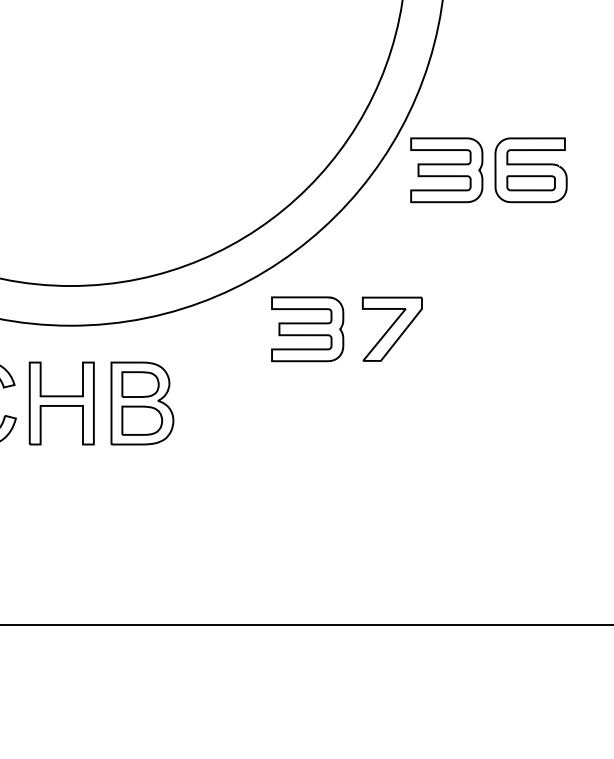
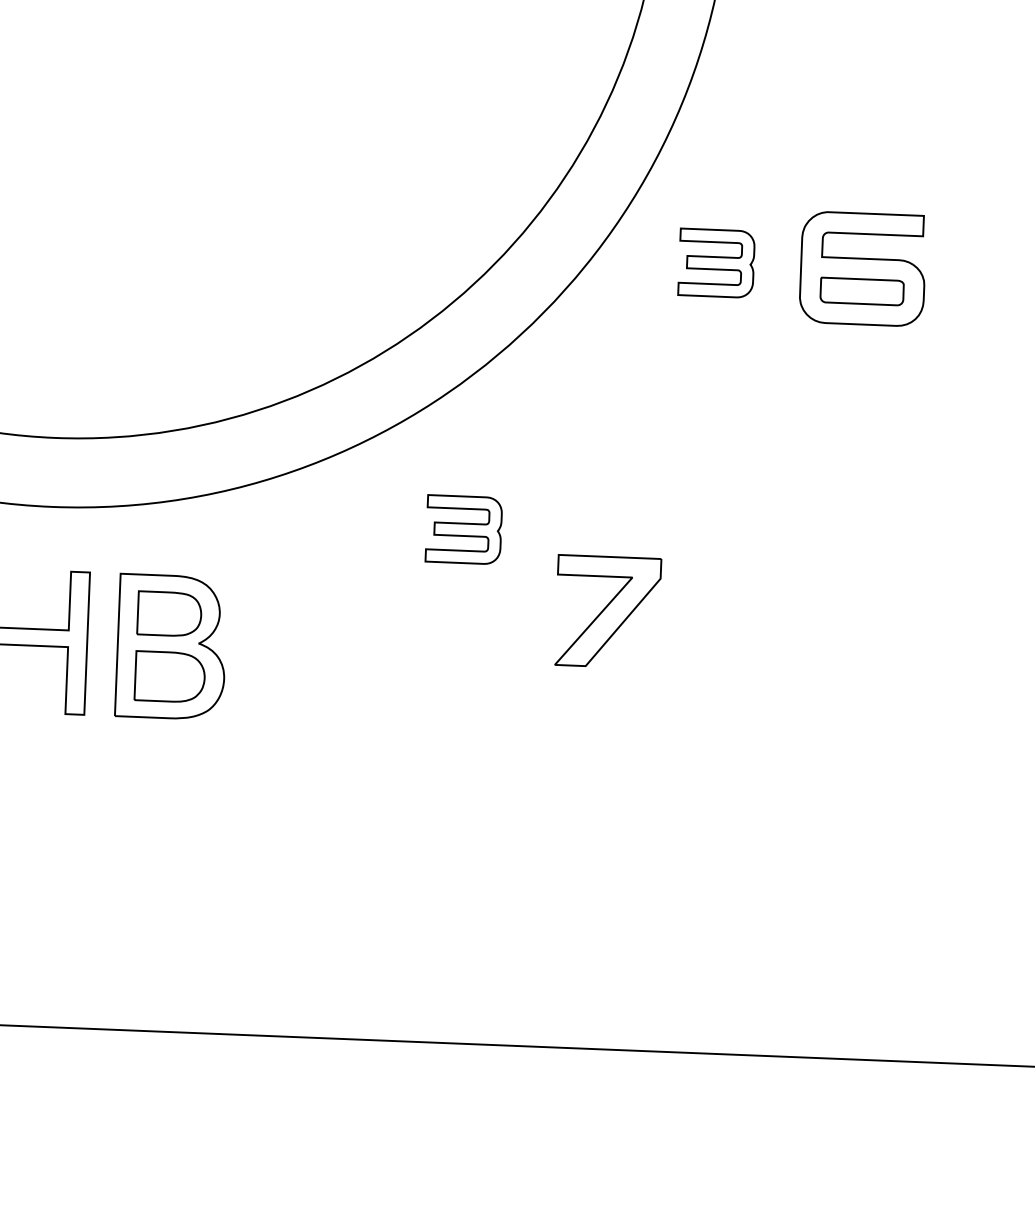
part: (446, 170) -> (715, 263), size x0.6
part: (392, 328) -> (608, 610), moved
part: (307, 329) -> (463, 529), size x0.6

